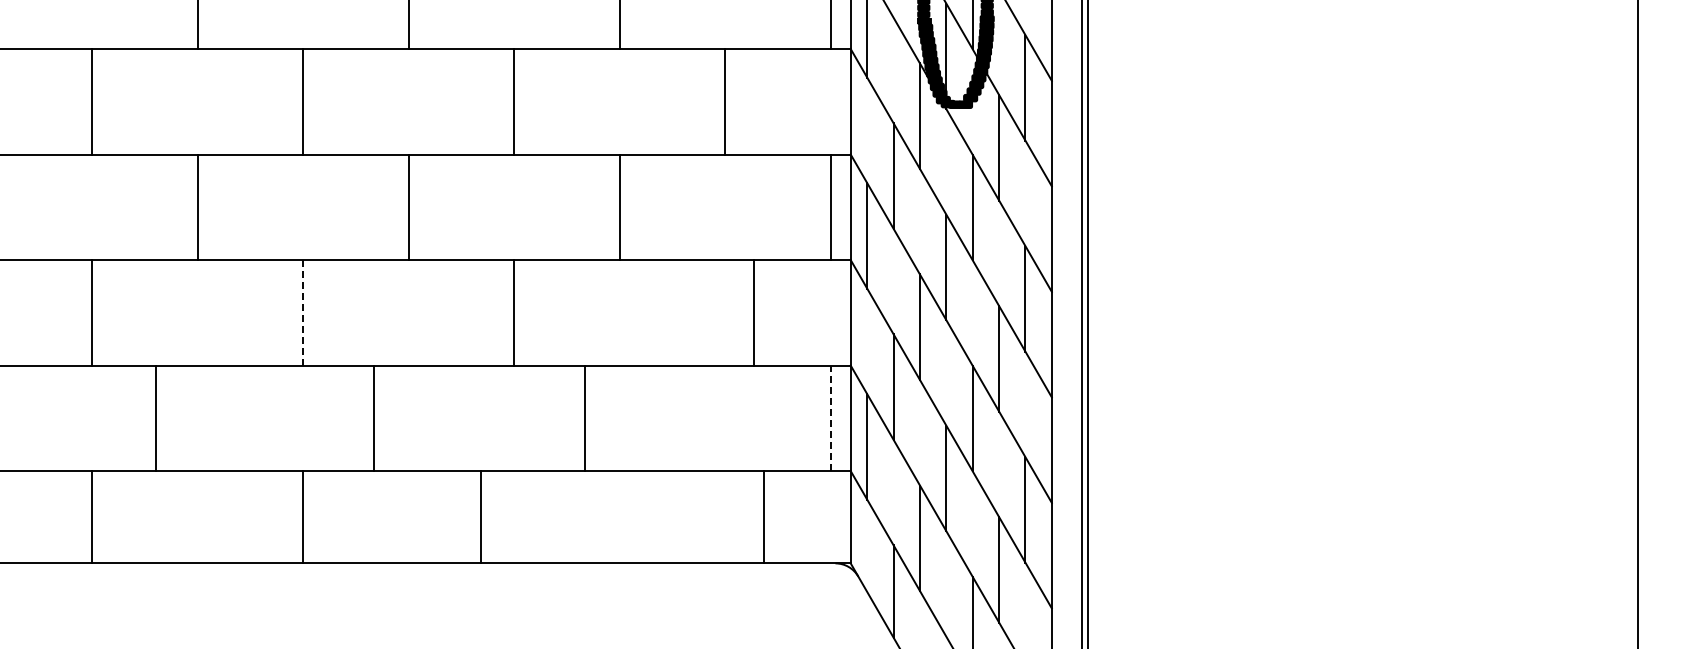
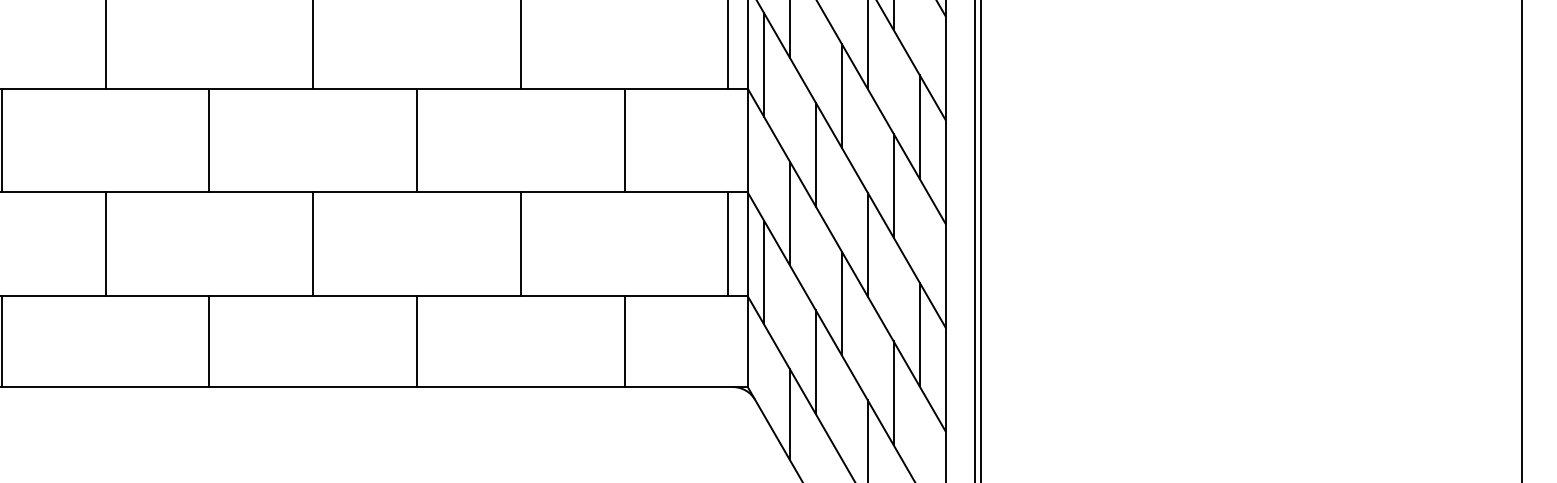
line: (303, 312) -> (209, 140), dashed -> solid
line: (754, 312) -> (624, 140), moved
line: (155, 418) -> (105, 244), moved
line: (373, 418) -> (312, 244), moved
line: (584, 418) -> (520, 244), moved
line: (830, 418) -> (727, 244), dashed -> solid
line: (481, 517) -> (417, 341), moved
line: (764, 517) -> (624, 341), moved

